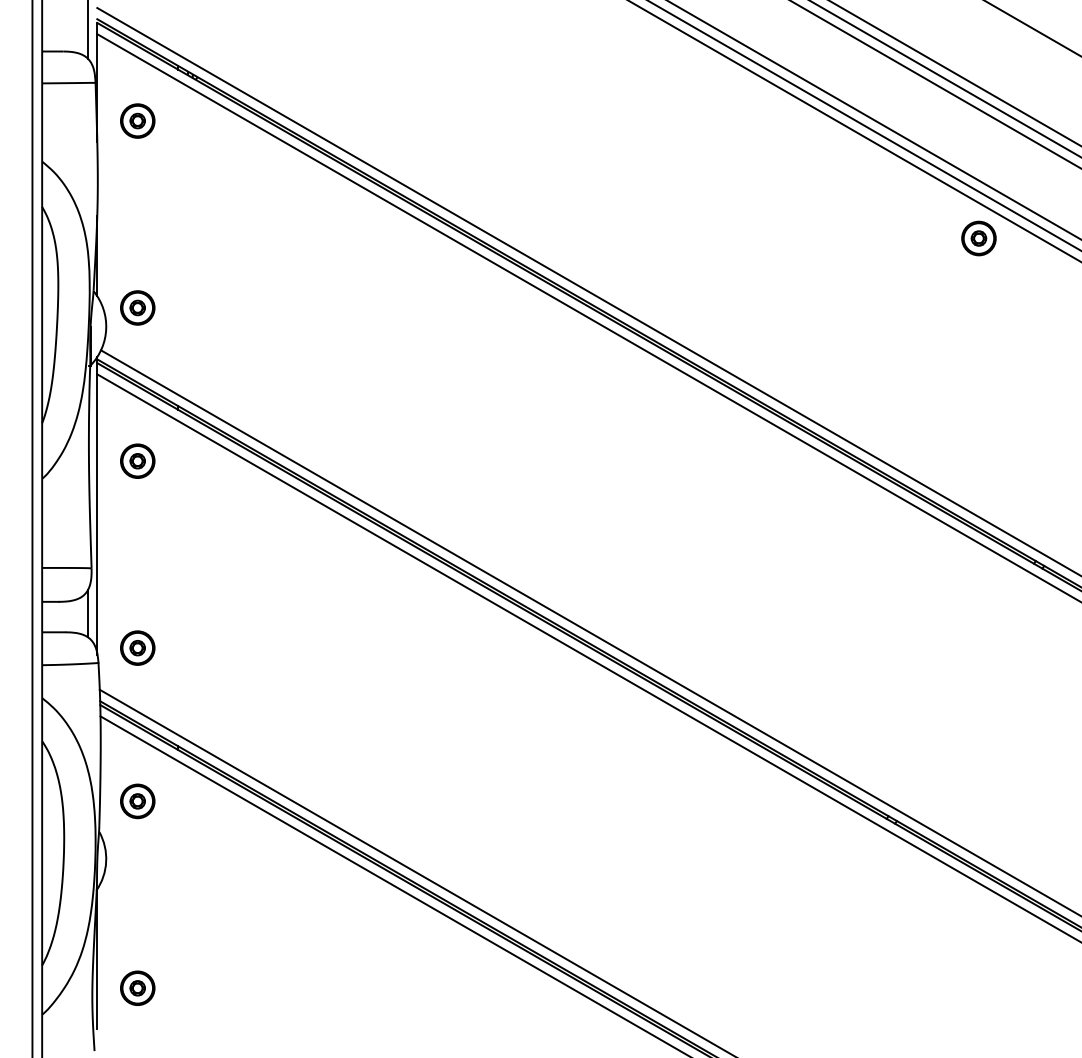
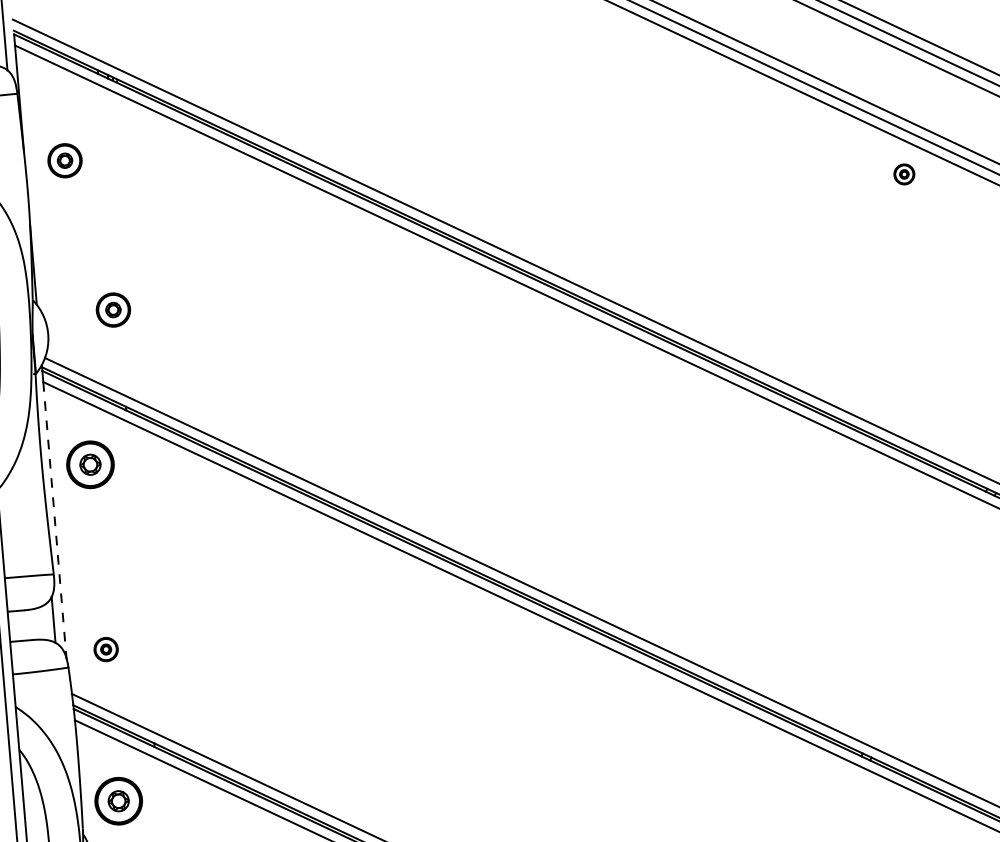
part: (137, 120) -> (64, 160), moved
part: (978, 238) -> (903, 174), size x0.6
part: (137, 307) -> (113, 309), moved
part: (137, 460) -> (90, 463), size x1.4
line: (97, 515) -> (55, 521), solid -> dashed
part: (137, 647) -> (105, 649), size x0.7
part: (137, 801) -> (118, 801), size x1.4

